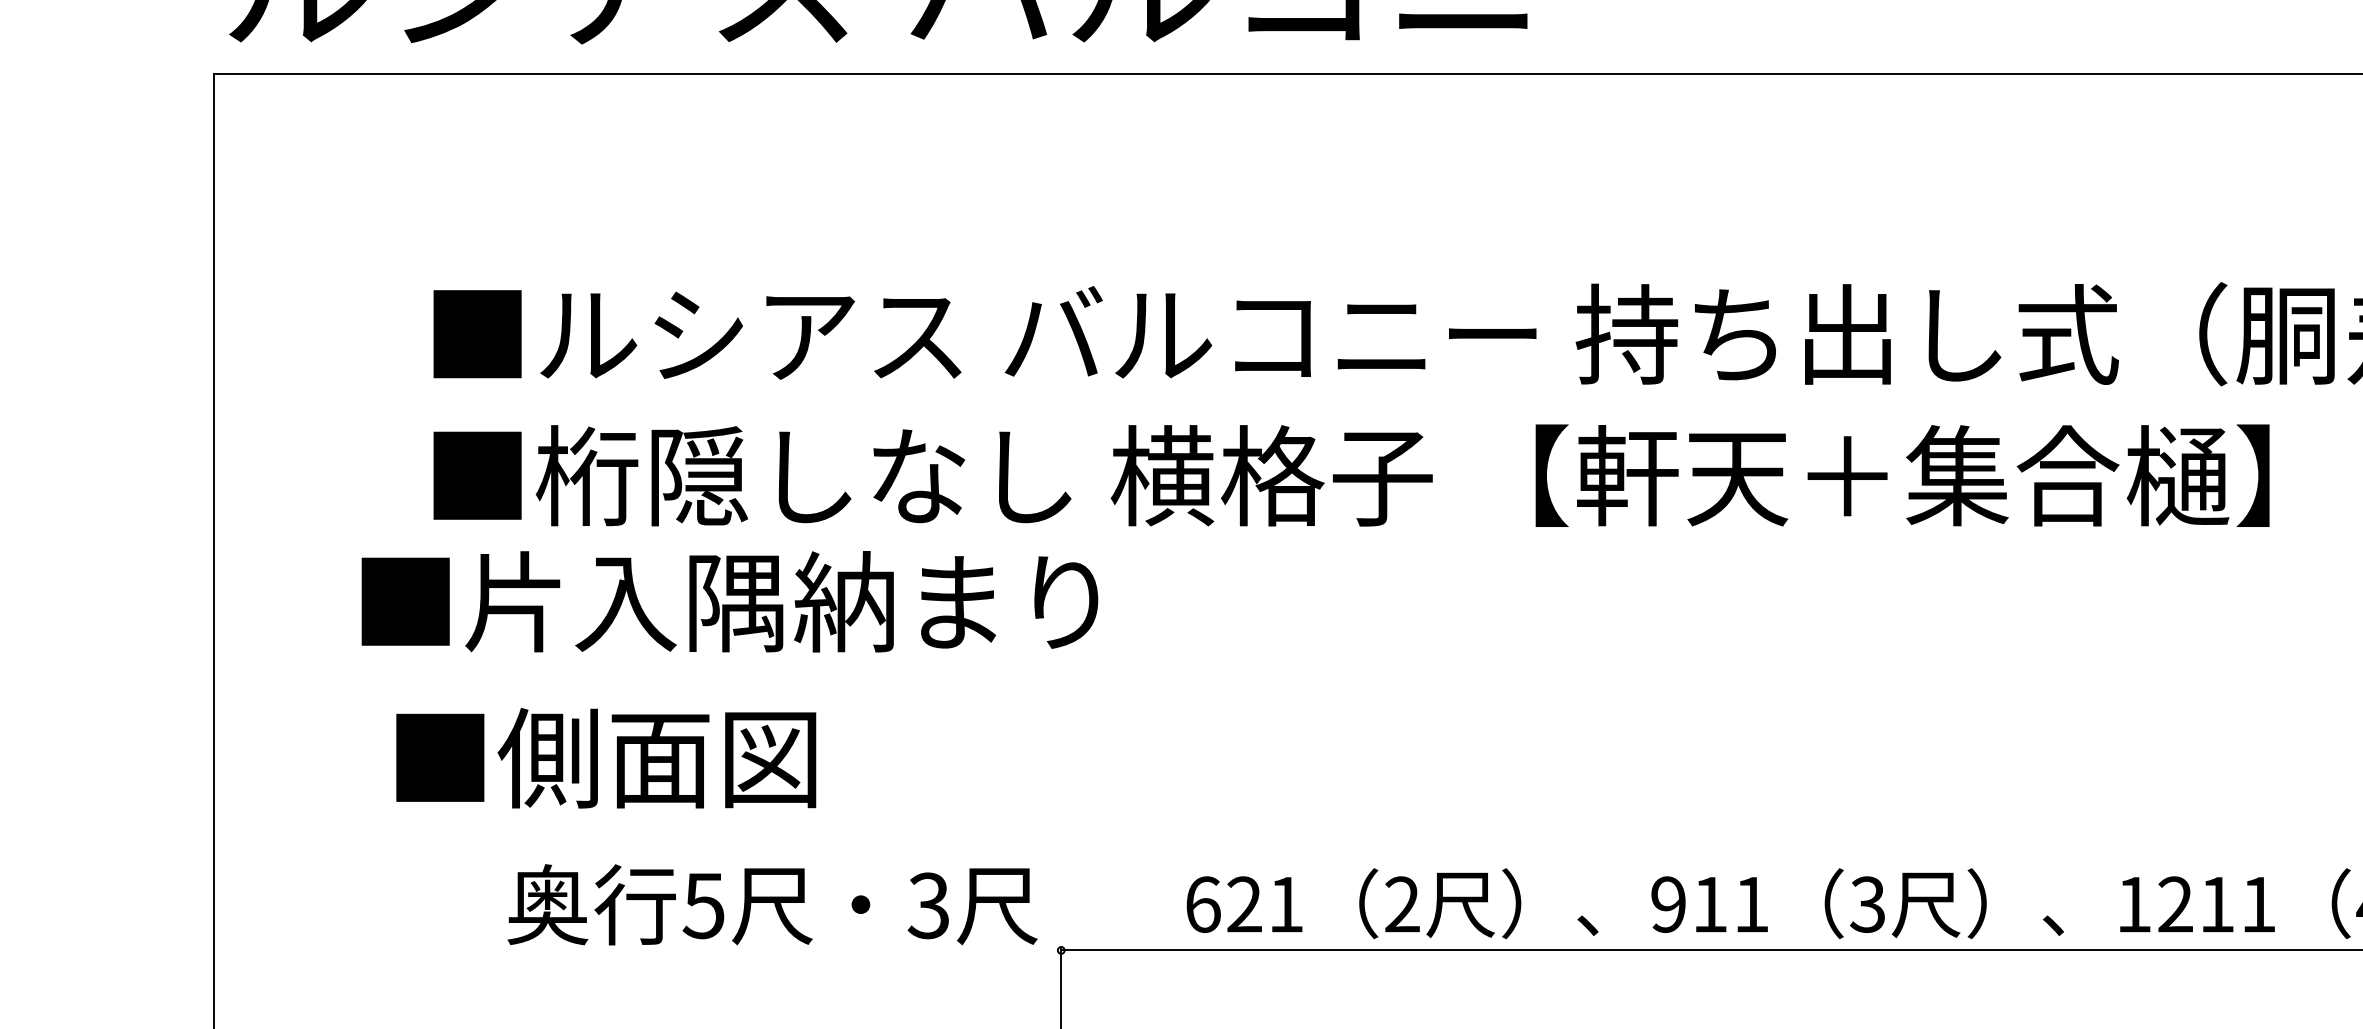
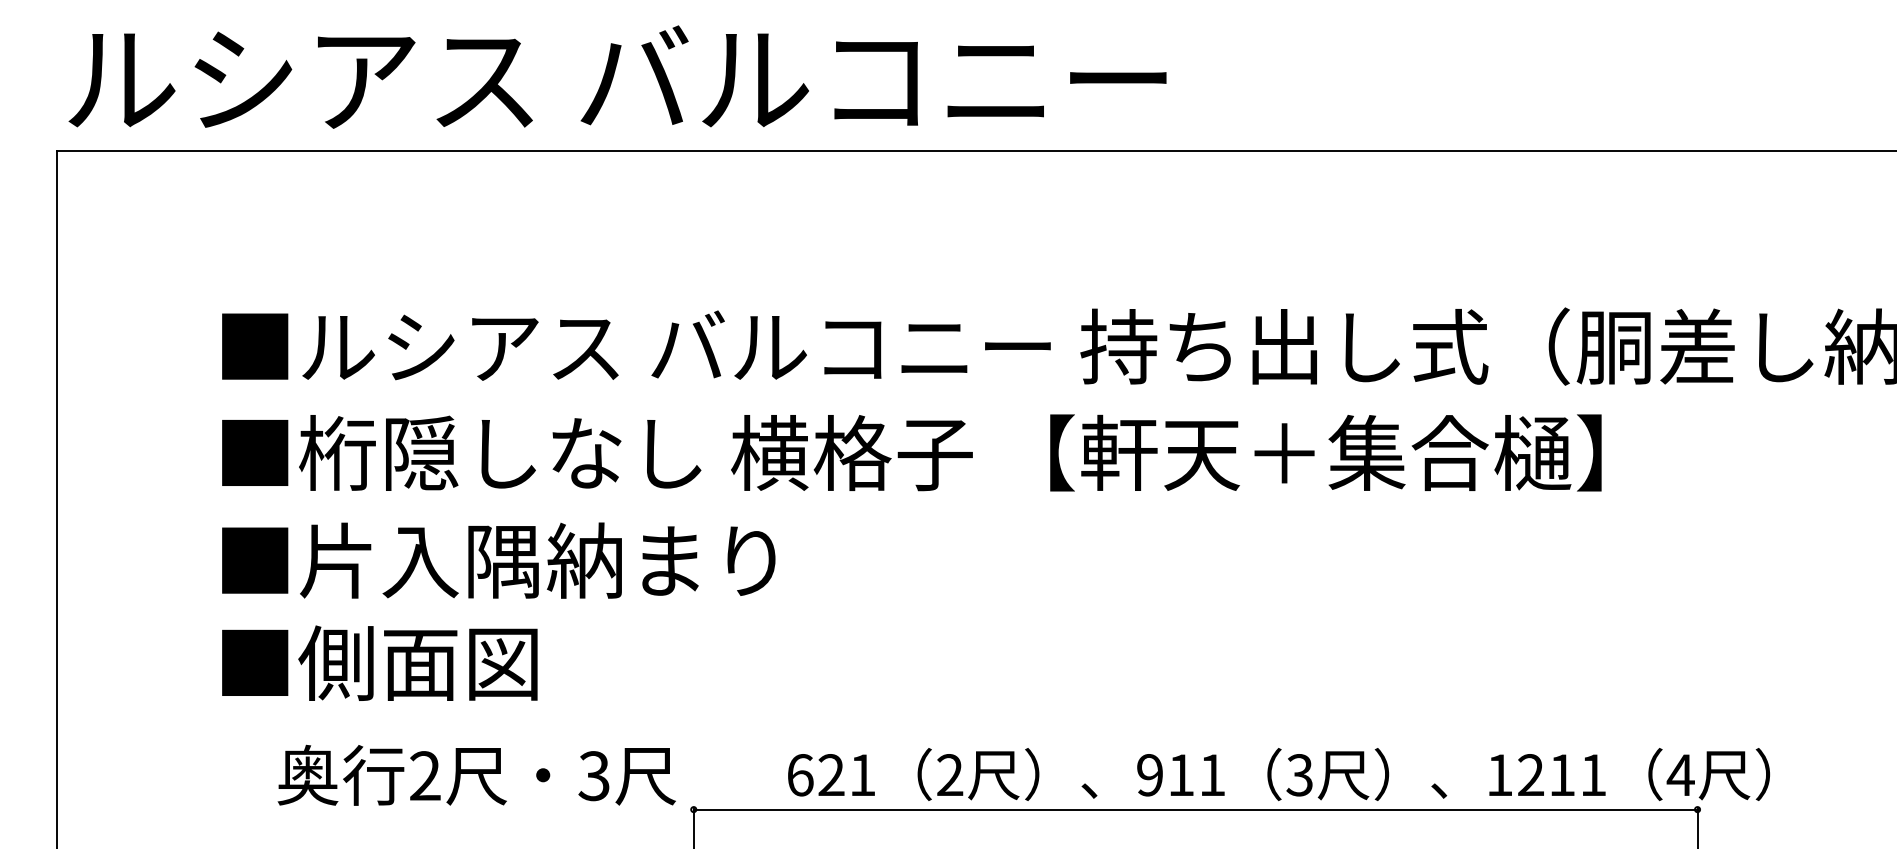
text: (729, 601) -> (498, 560), moved
text: (605, 757) -> (379, 662), moved
text: (702, 906) -> (424, 776), 5 -> 2

